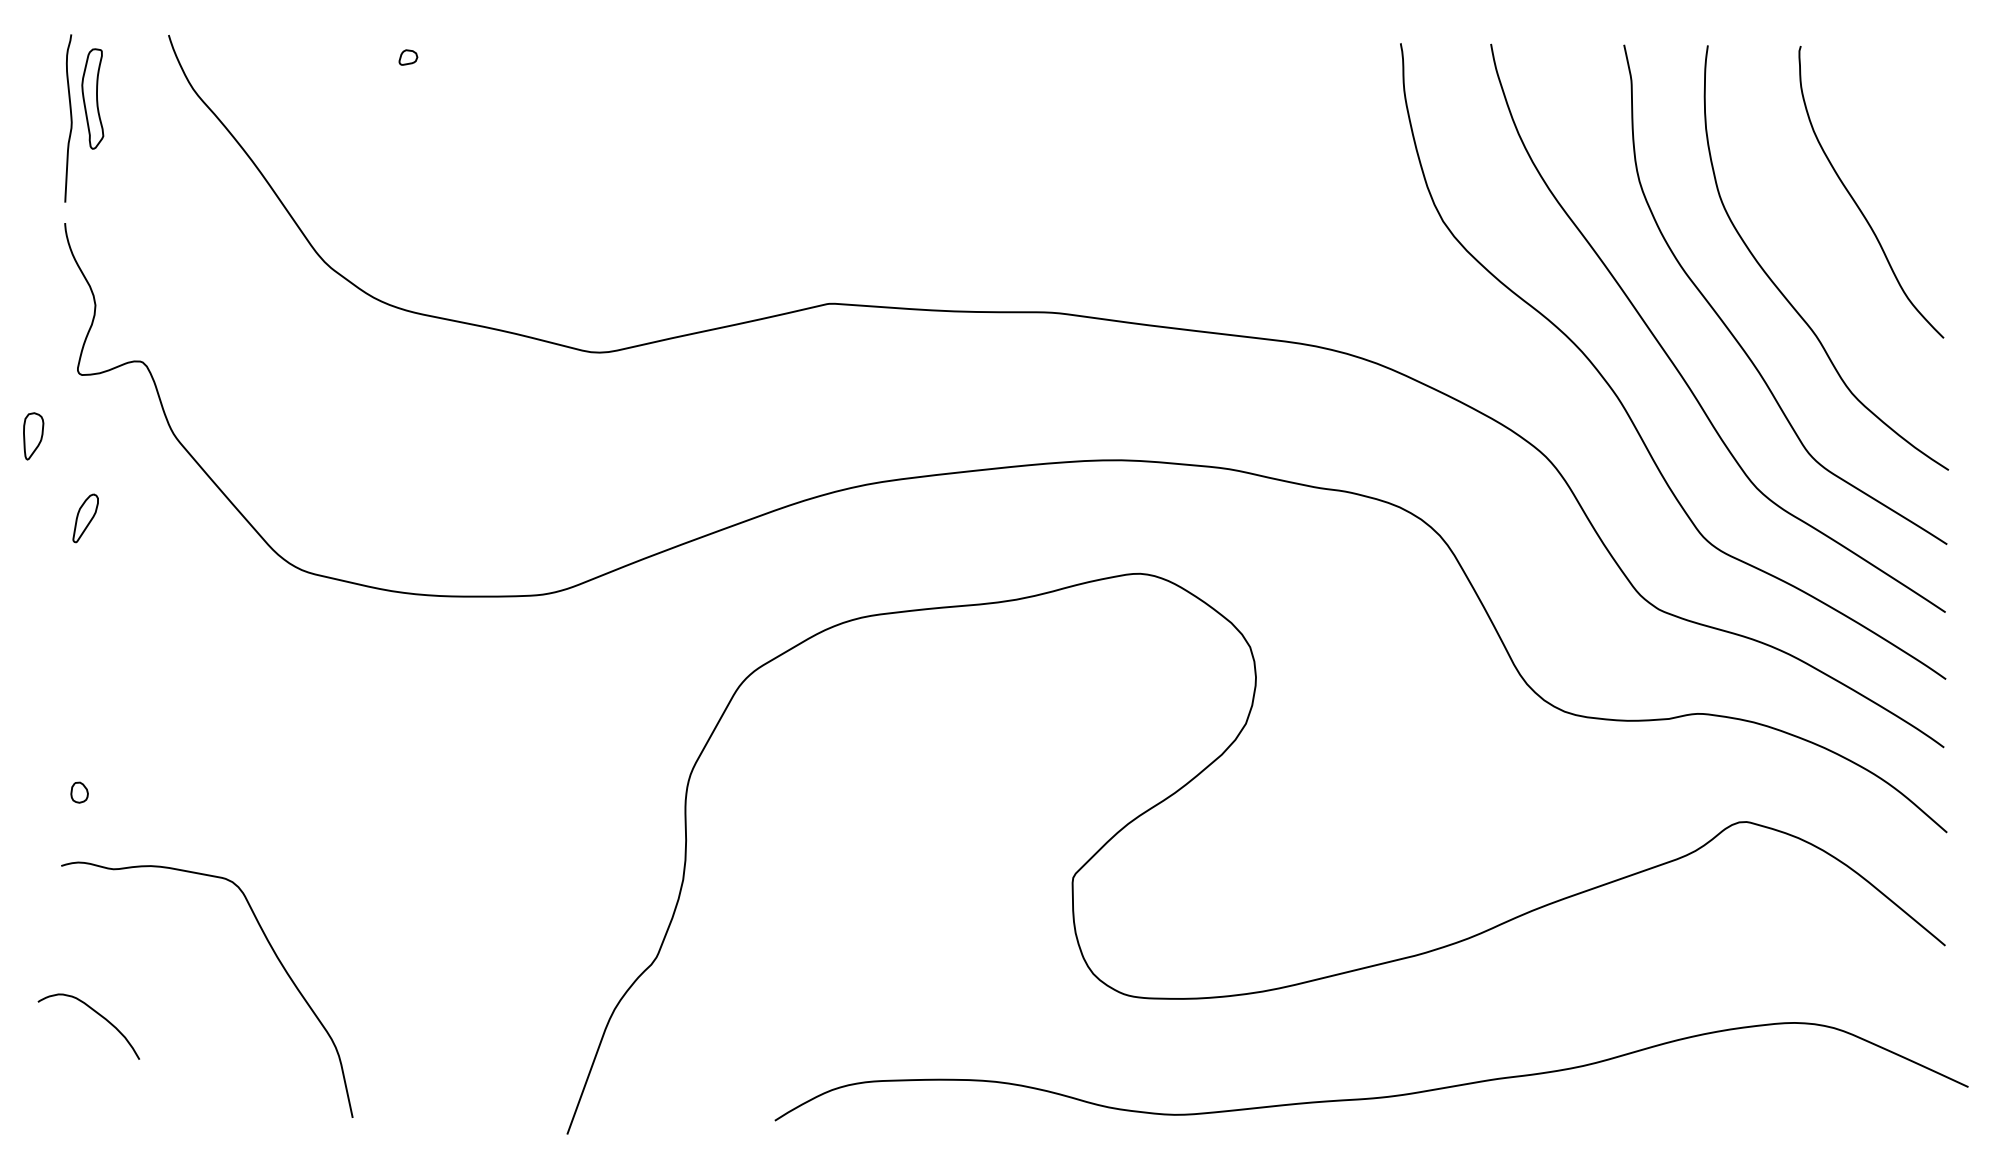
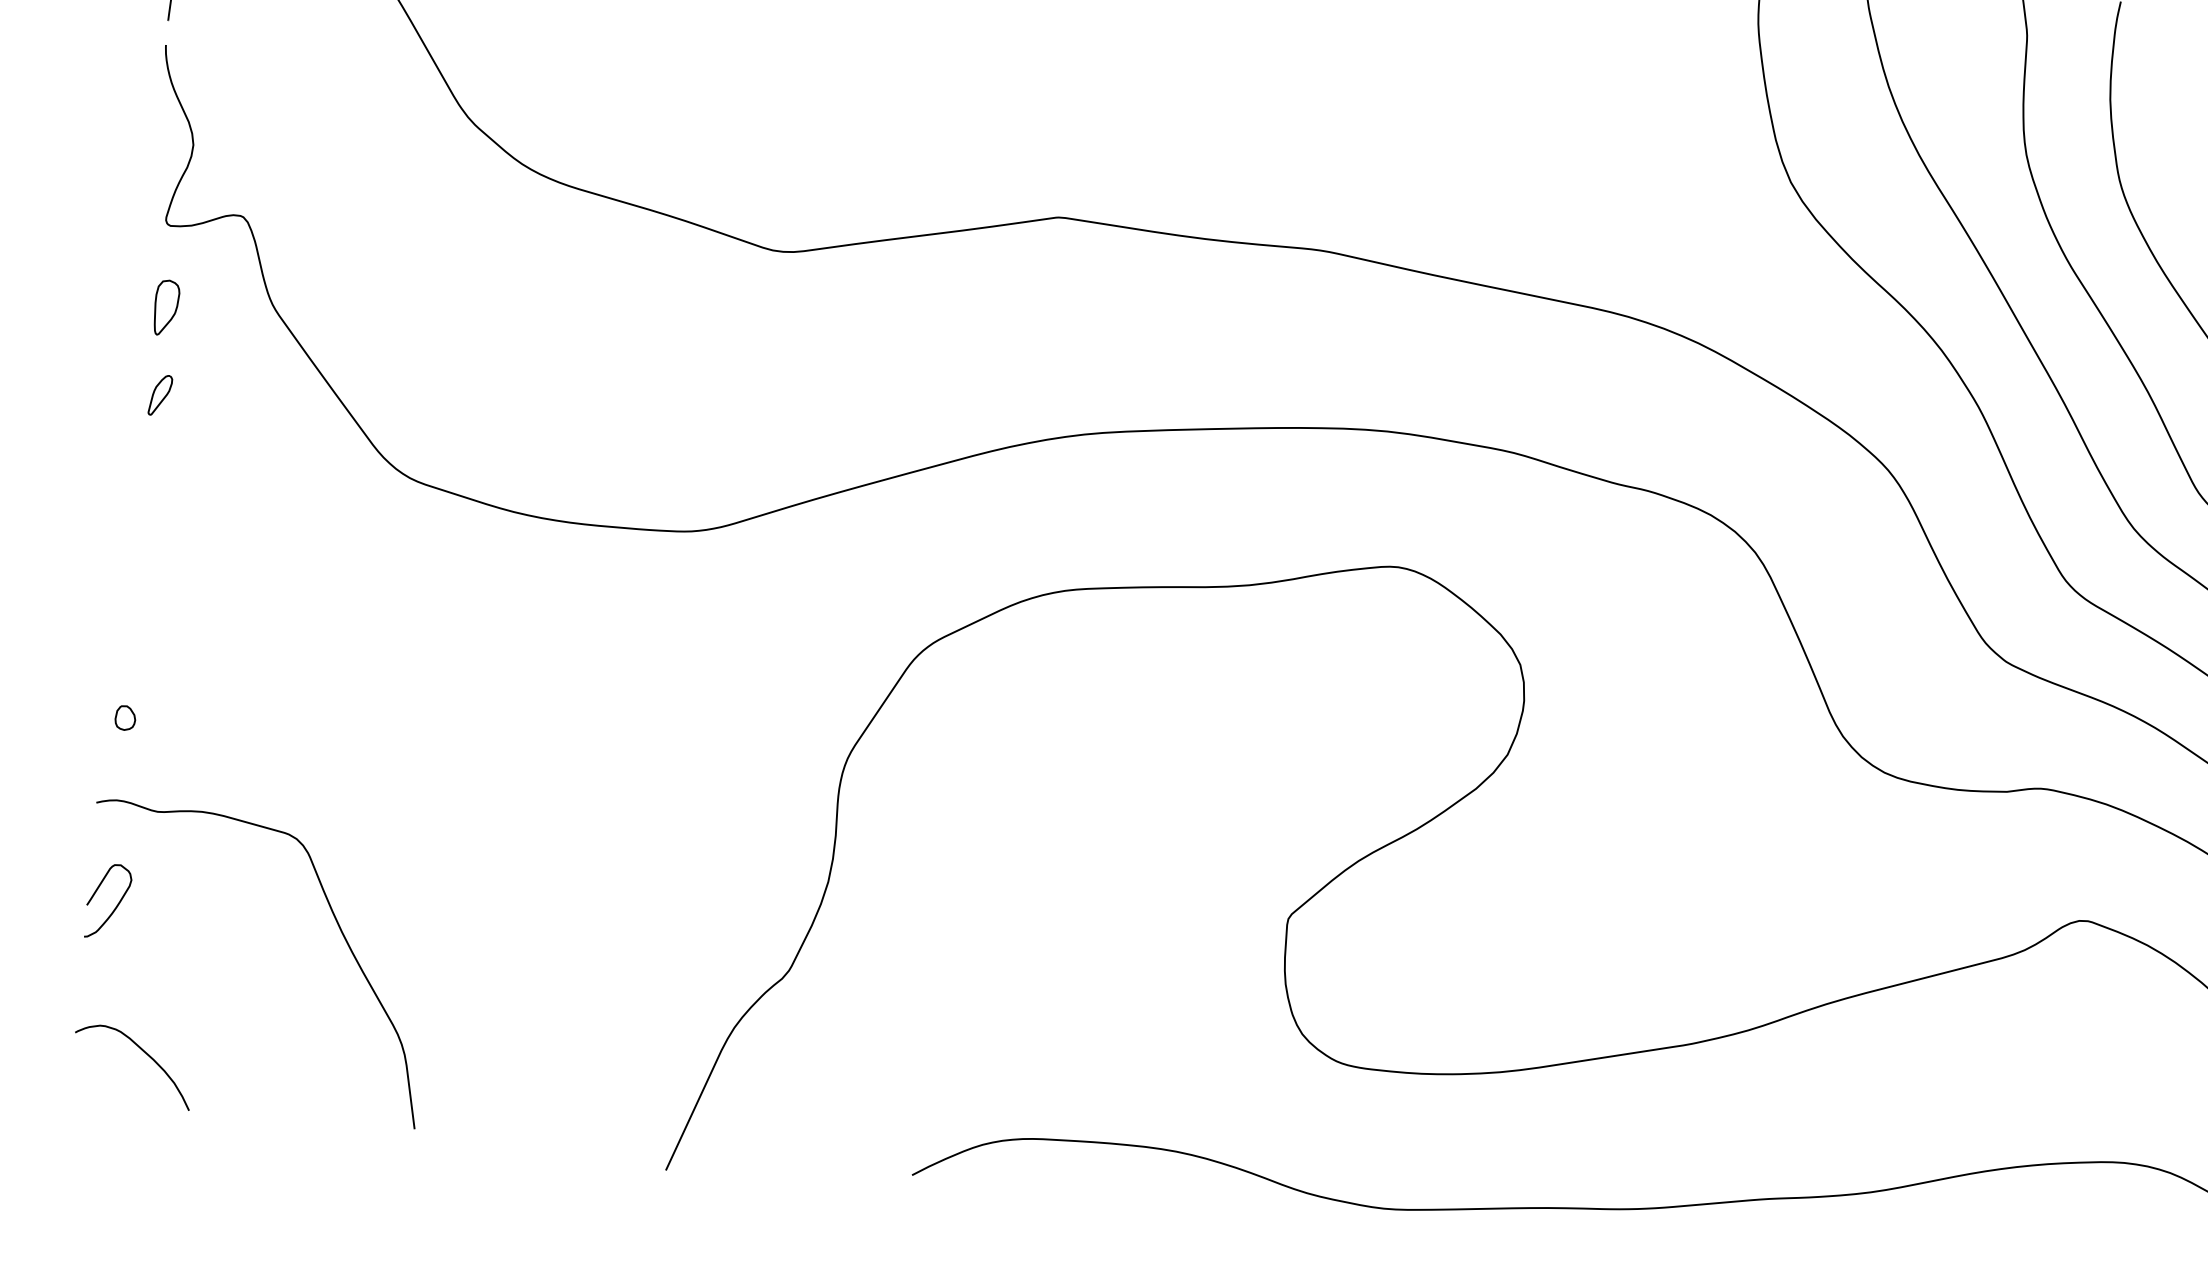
part: (33, 436) -> (166, 308), moved
part: (85, 518) -> (160, 395), size x0.71
curve: (84, 952) -> (115, 907), added
curve: (97, 1014) -> (144, 1053), moved

